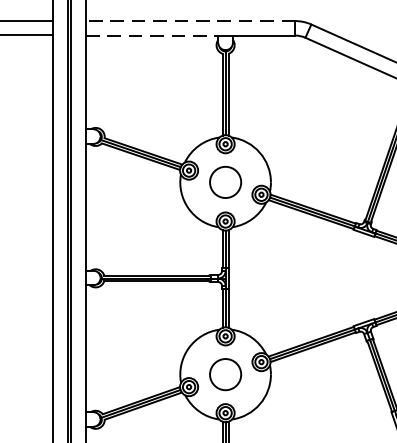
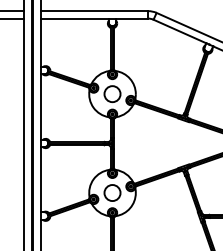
line: (190, 21) -> (94, 11), dashed -> solid
line: (153, 35) -> (75, 18), dashed -> solid

